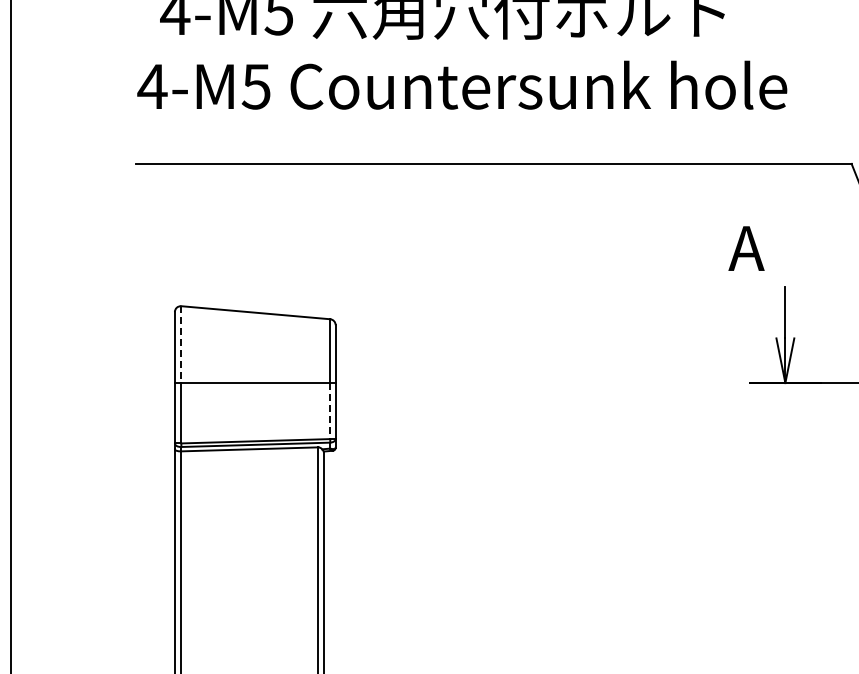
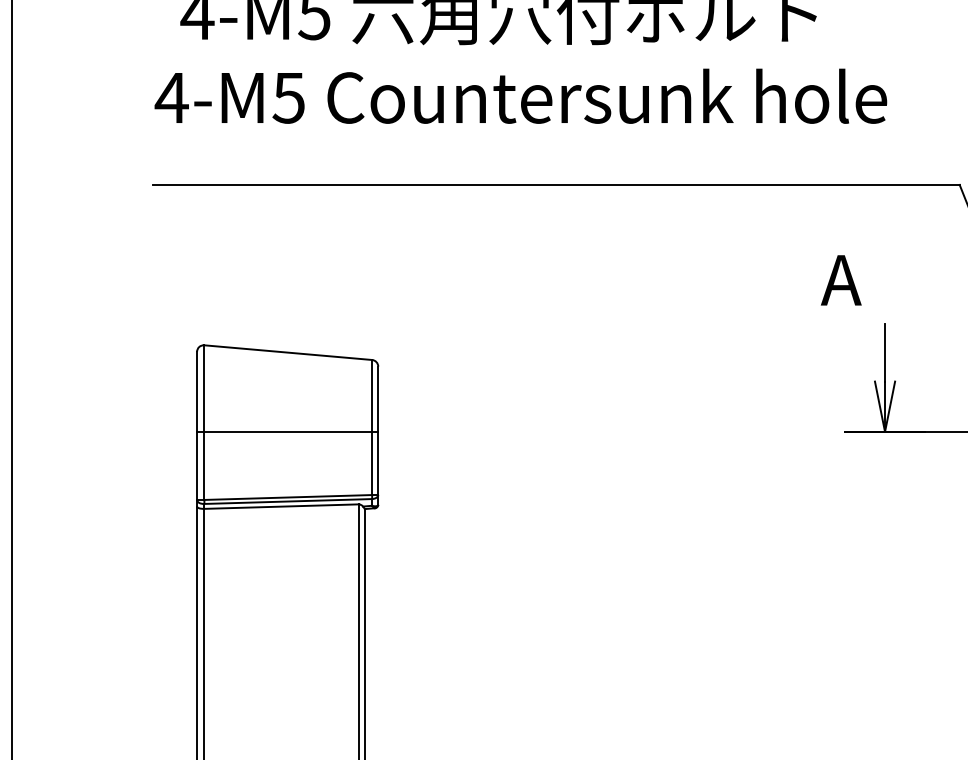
line: (181, 345) -> (204, 389), dashed -> solid
line: (330, 411) -> (372, 463), dashed -> solid

